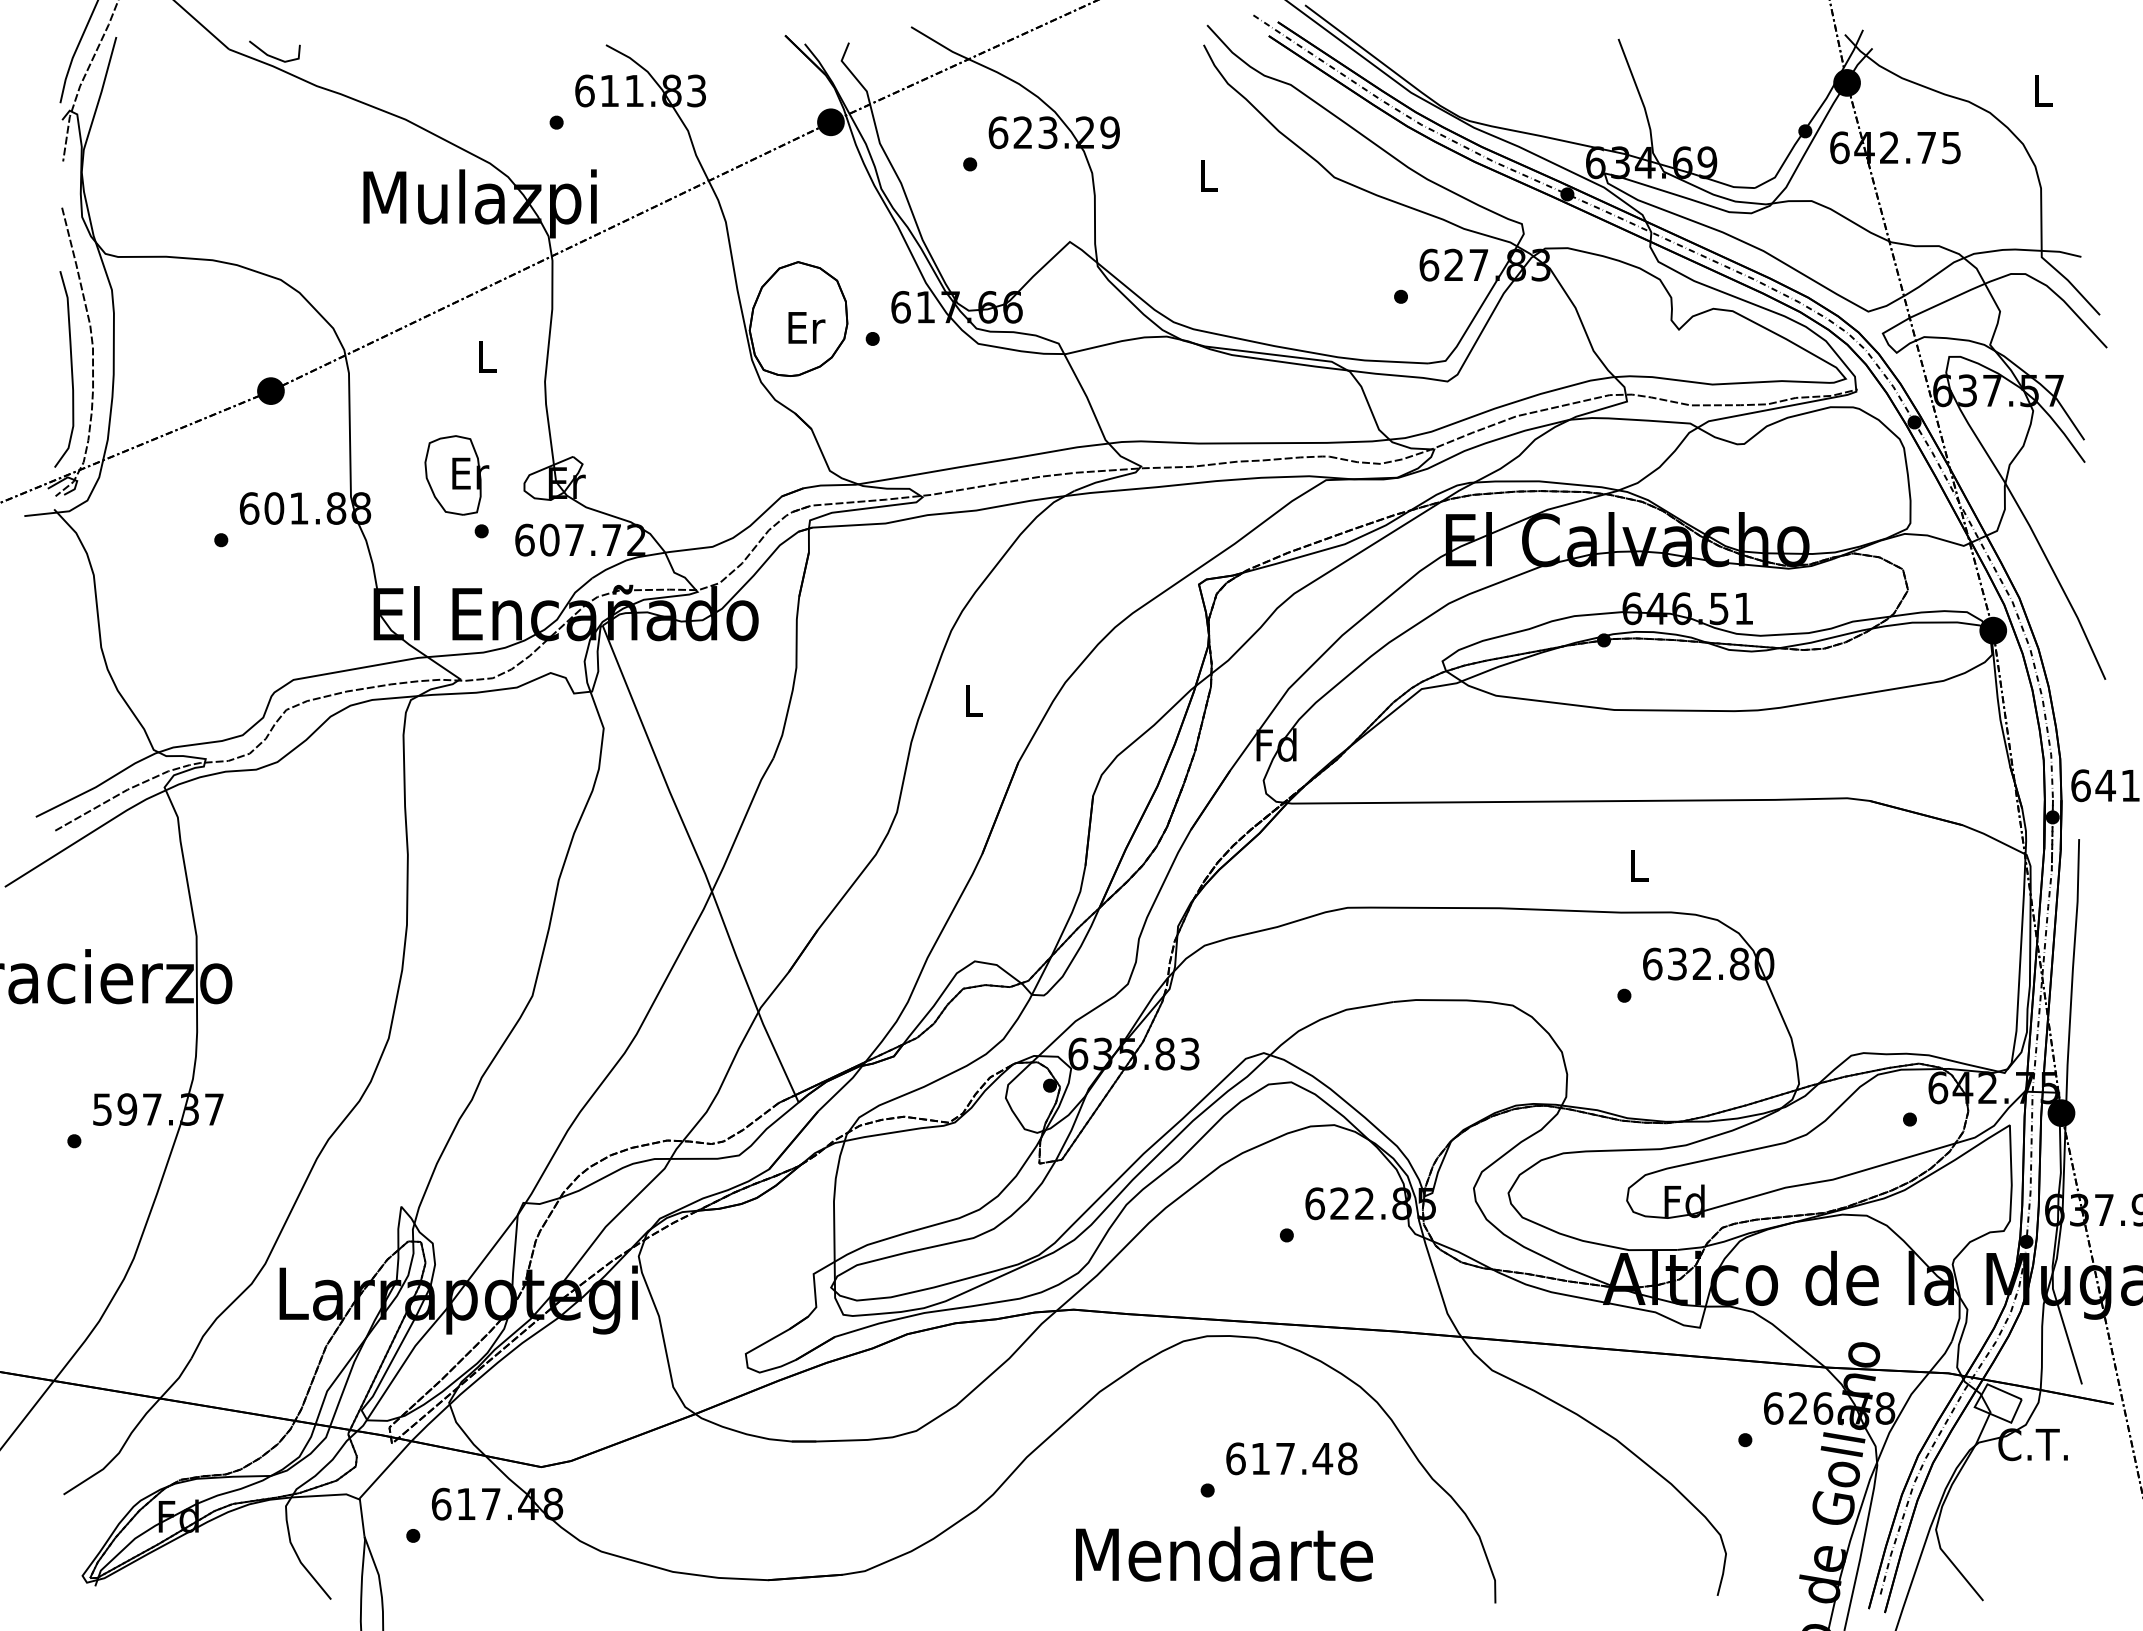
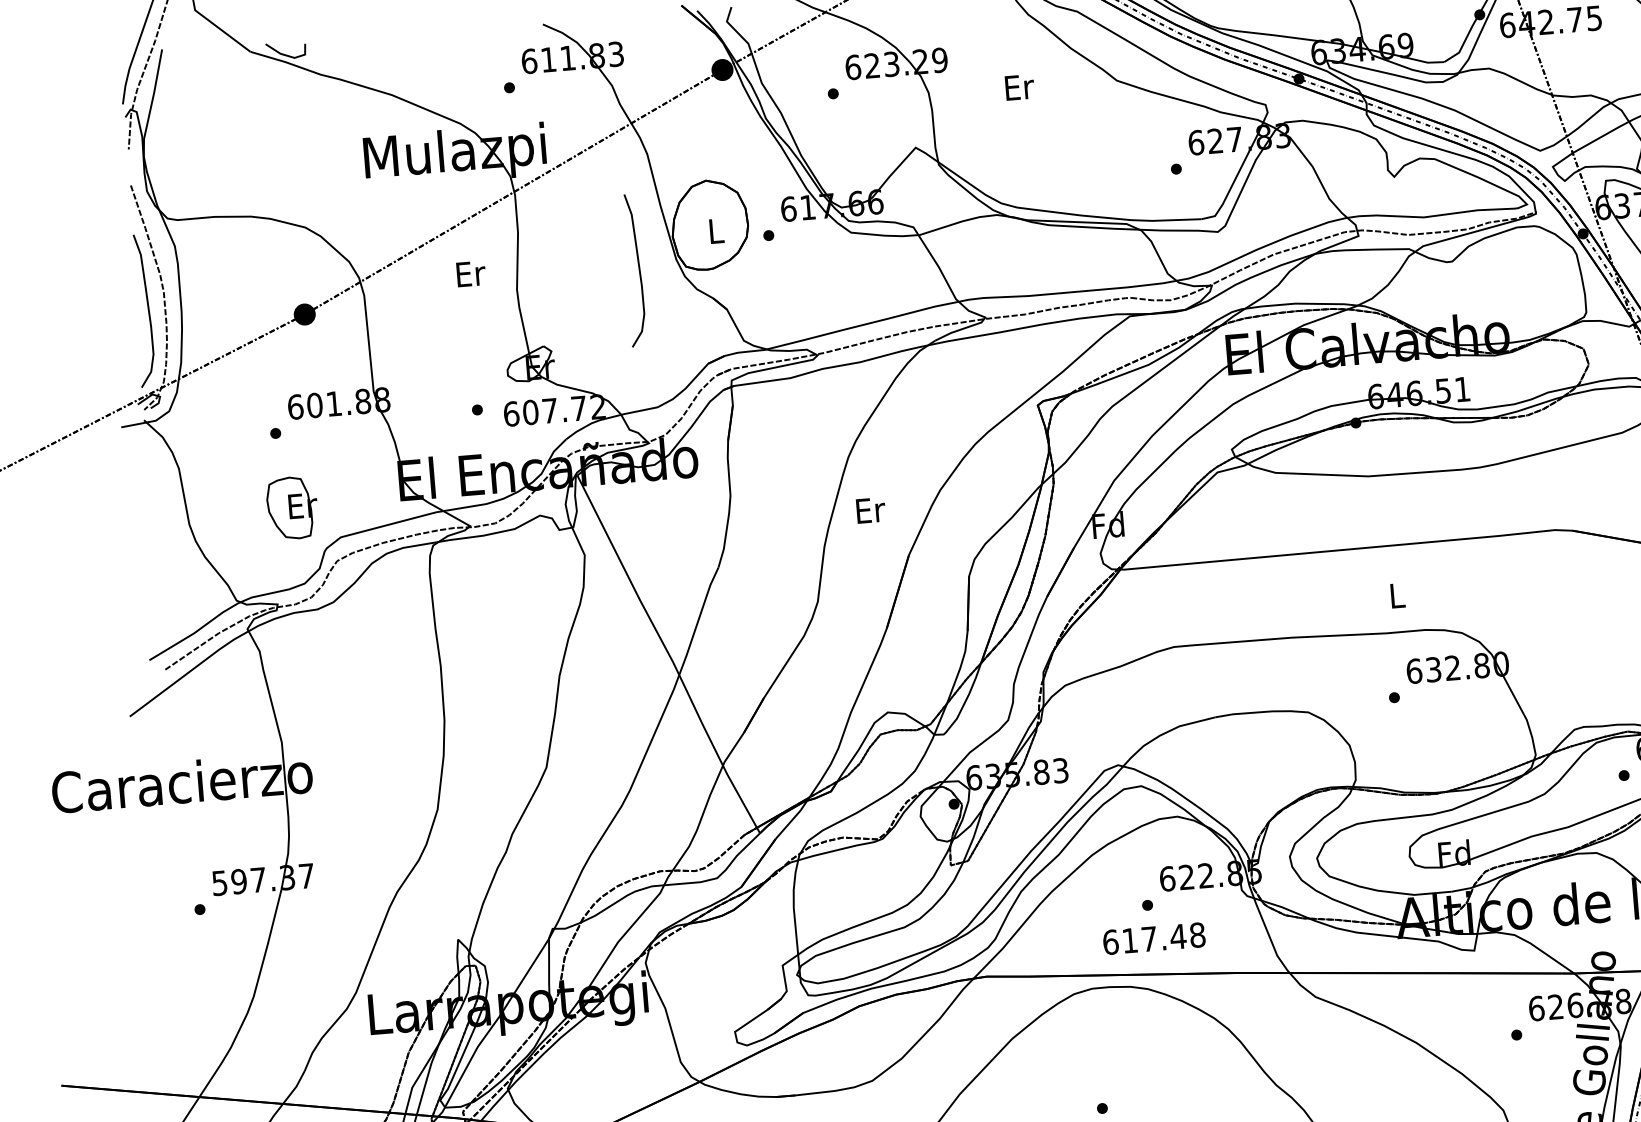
text: (1209, 175) -> (1019, 87), L -> Er
text: (806, 327) -> (716, 230), Er -> L
text: (487, 356) -> (470, 273), L -> Er
curve: (702, 366) -> (638, 267), added
part: (456, 475) -> (292, 508), moved
text: (974, 701) -> (870, 510), L -> Er
text: (1291, 1458) -> (1153, 938), moved

